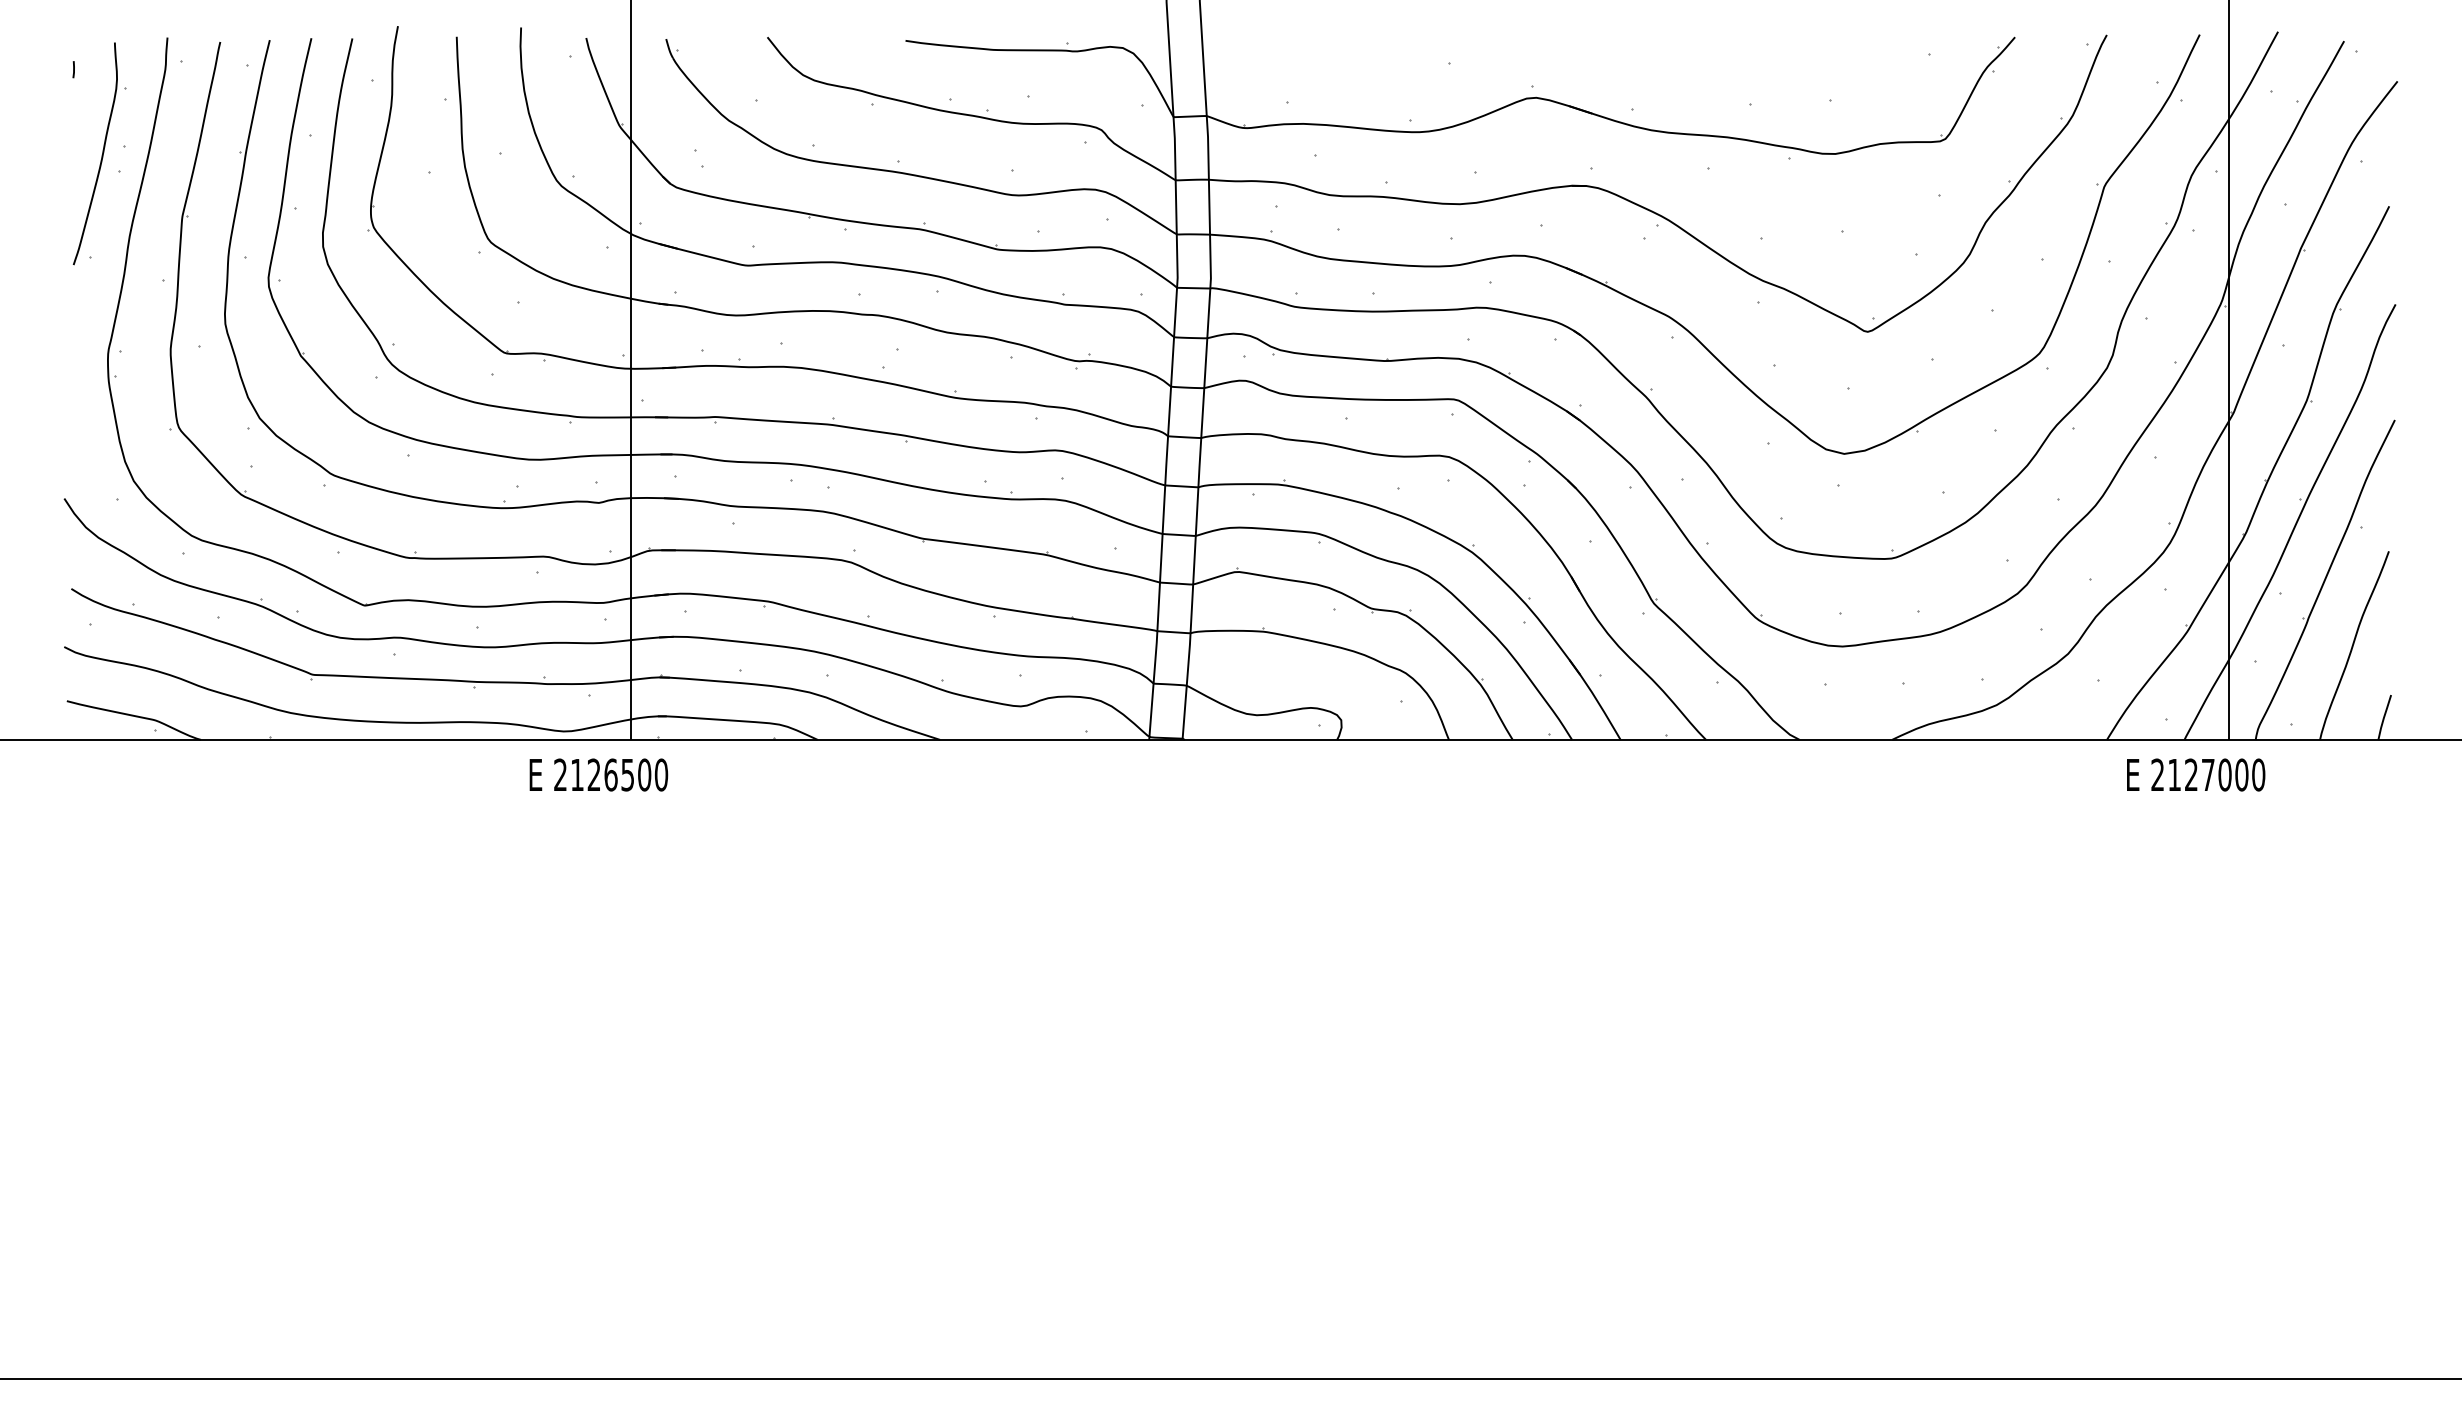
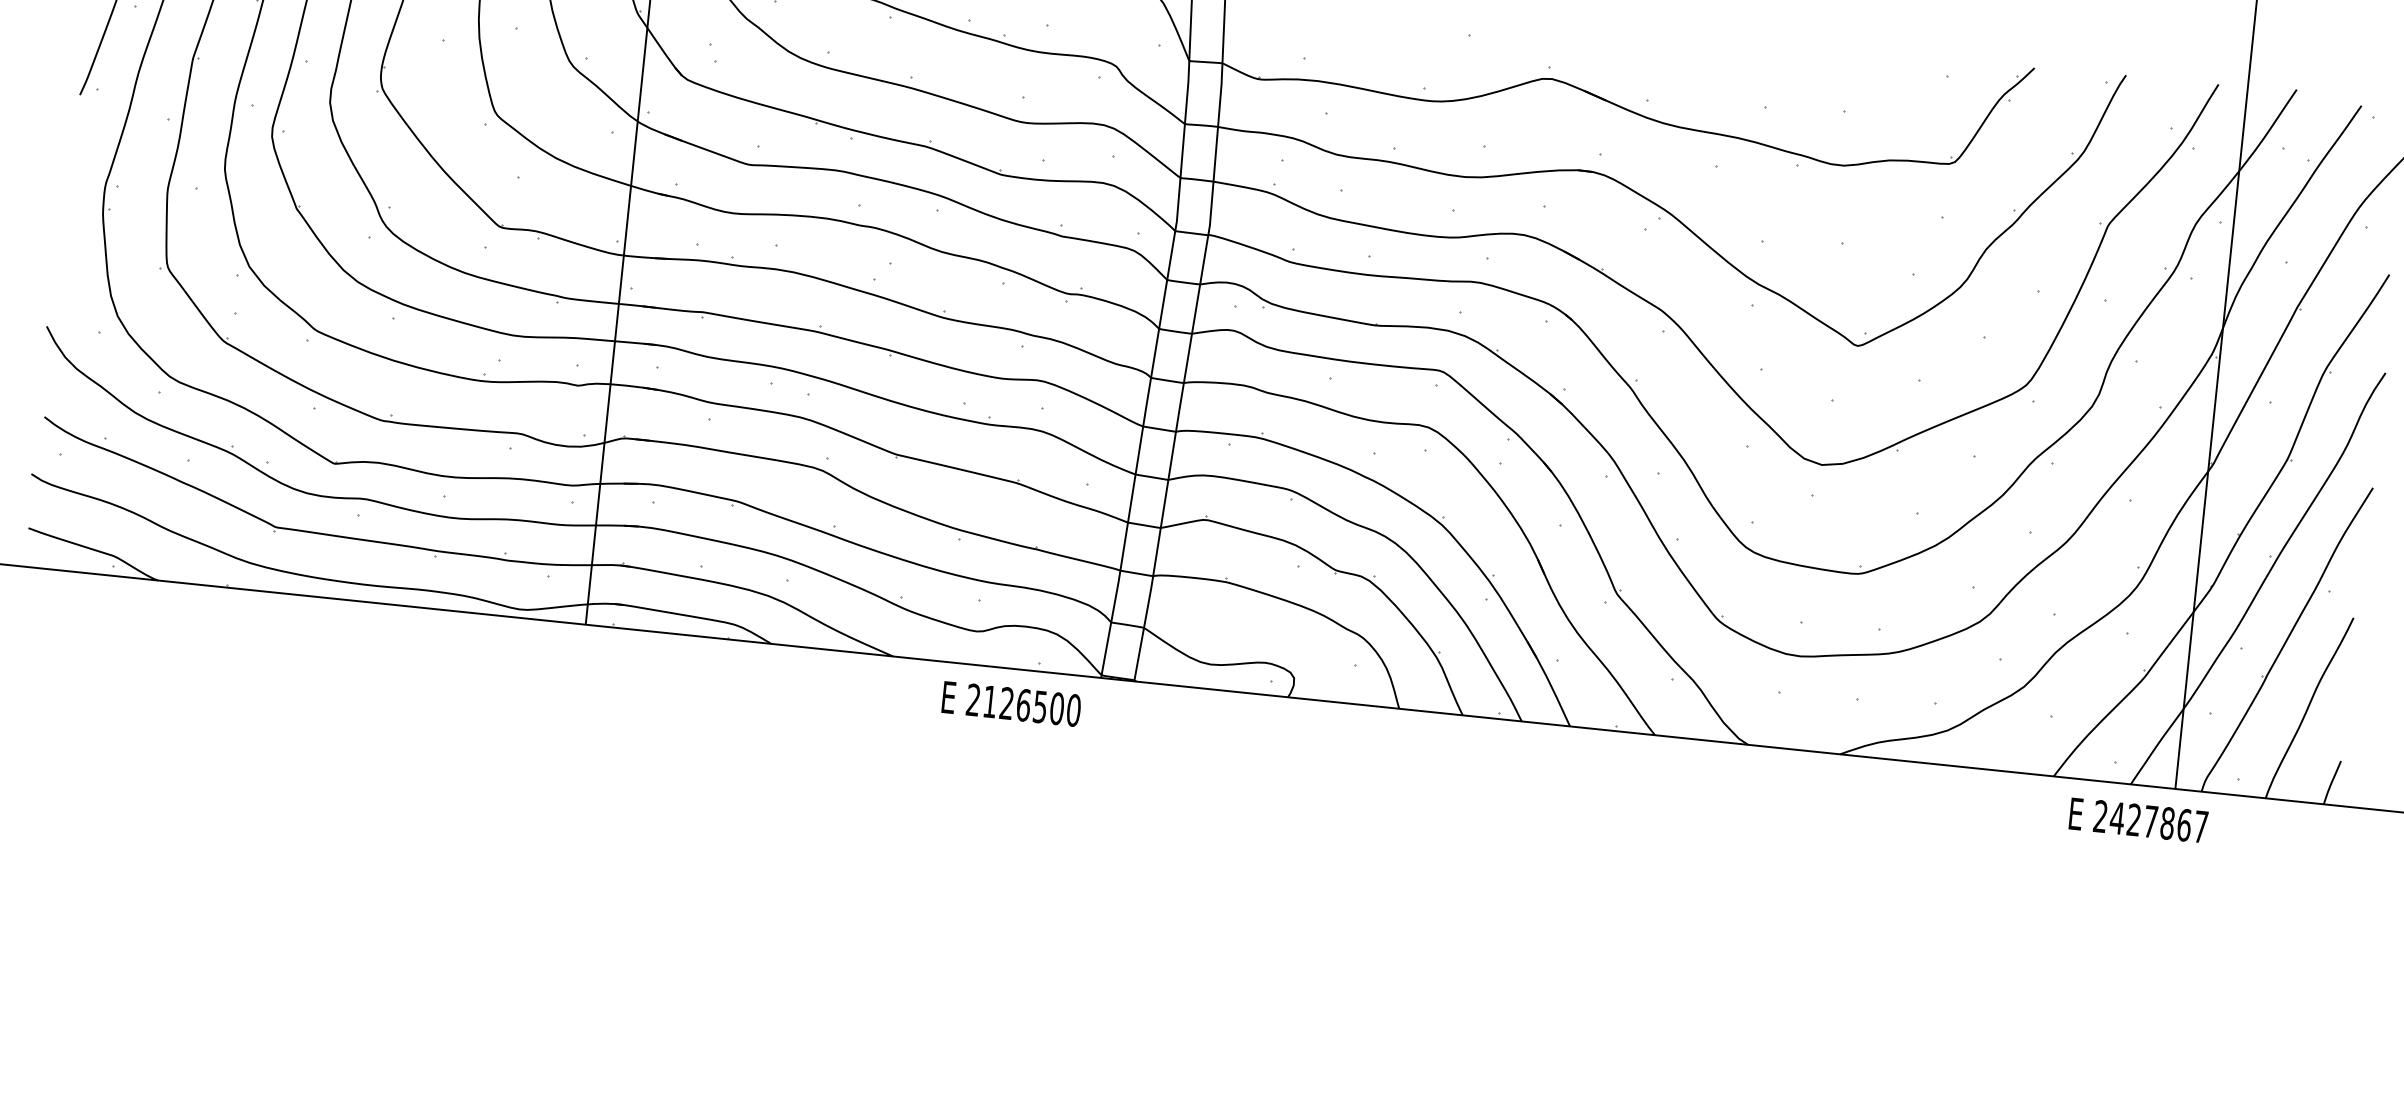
text: (598, 774) -> (1011, 703), moved
text: (2216, 774) -> (2159, 822), 2127000 -> 2427867

